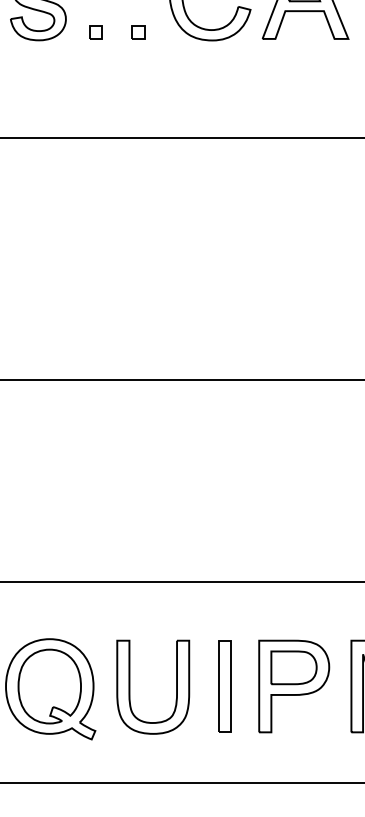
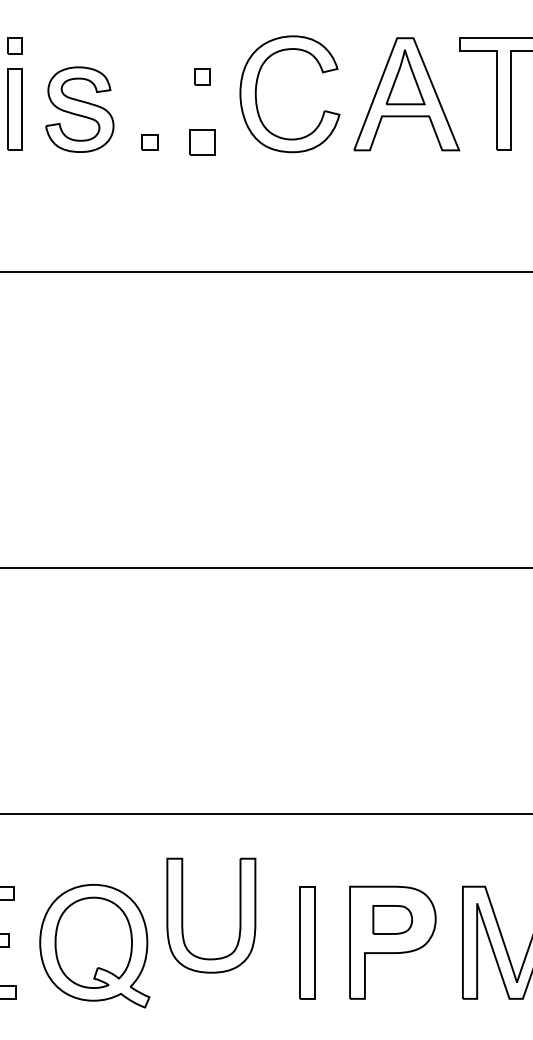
part: (138, 32) -> (202, 142), size x1.6
part: (293, 667) -> (392, 919), size x0.7
part: (130, 687) -> (183, 915), moved

